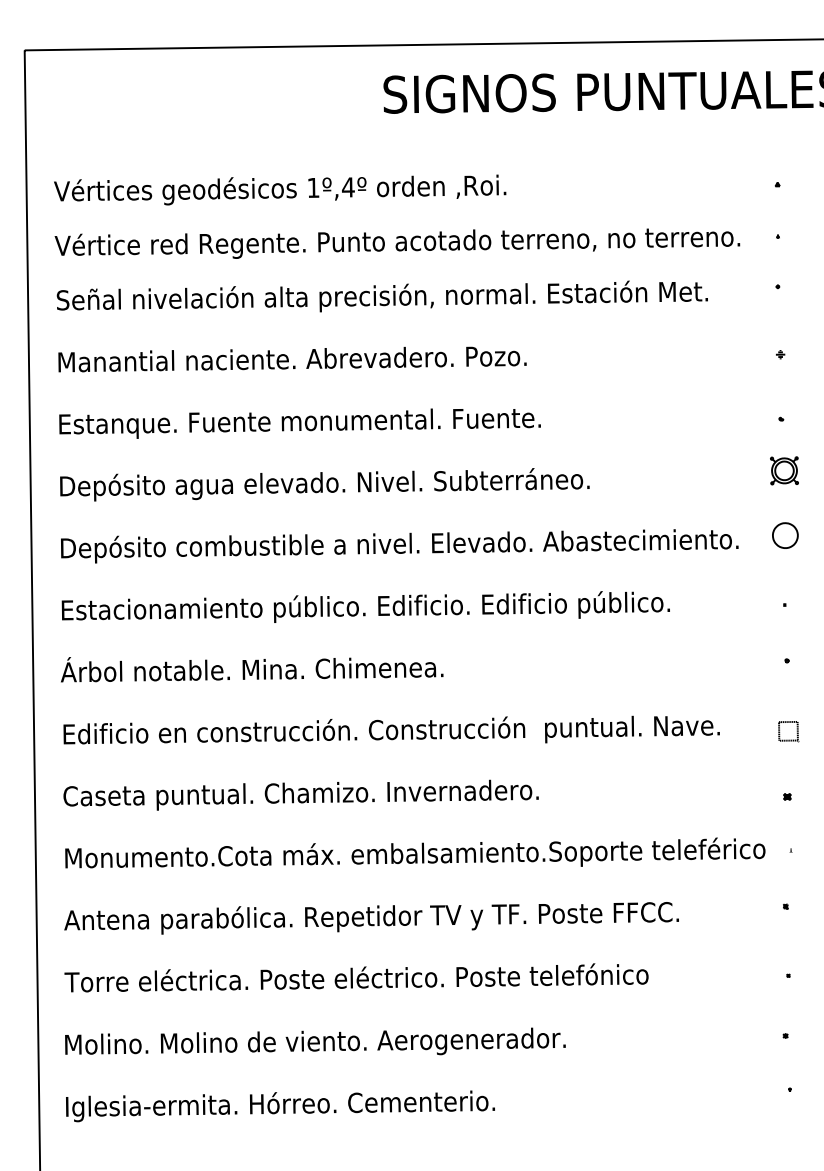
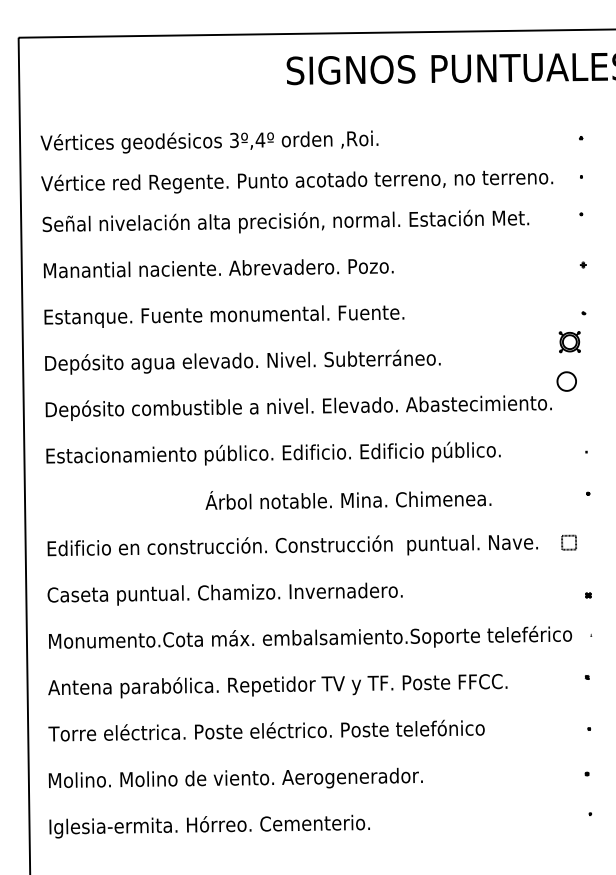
text: (313, 187) -> (234, 140), 1º,4º -> 3º,4º
part: (784, 470) -> (569, 341), moved
part: (785, 535) -> (566, 381), moved
text: (252, 669) -> (348, 500), moved
part: (788, 731) -> (569, 542), moved

